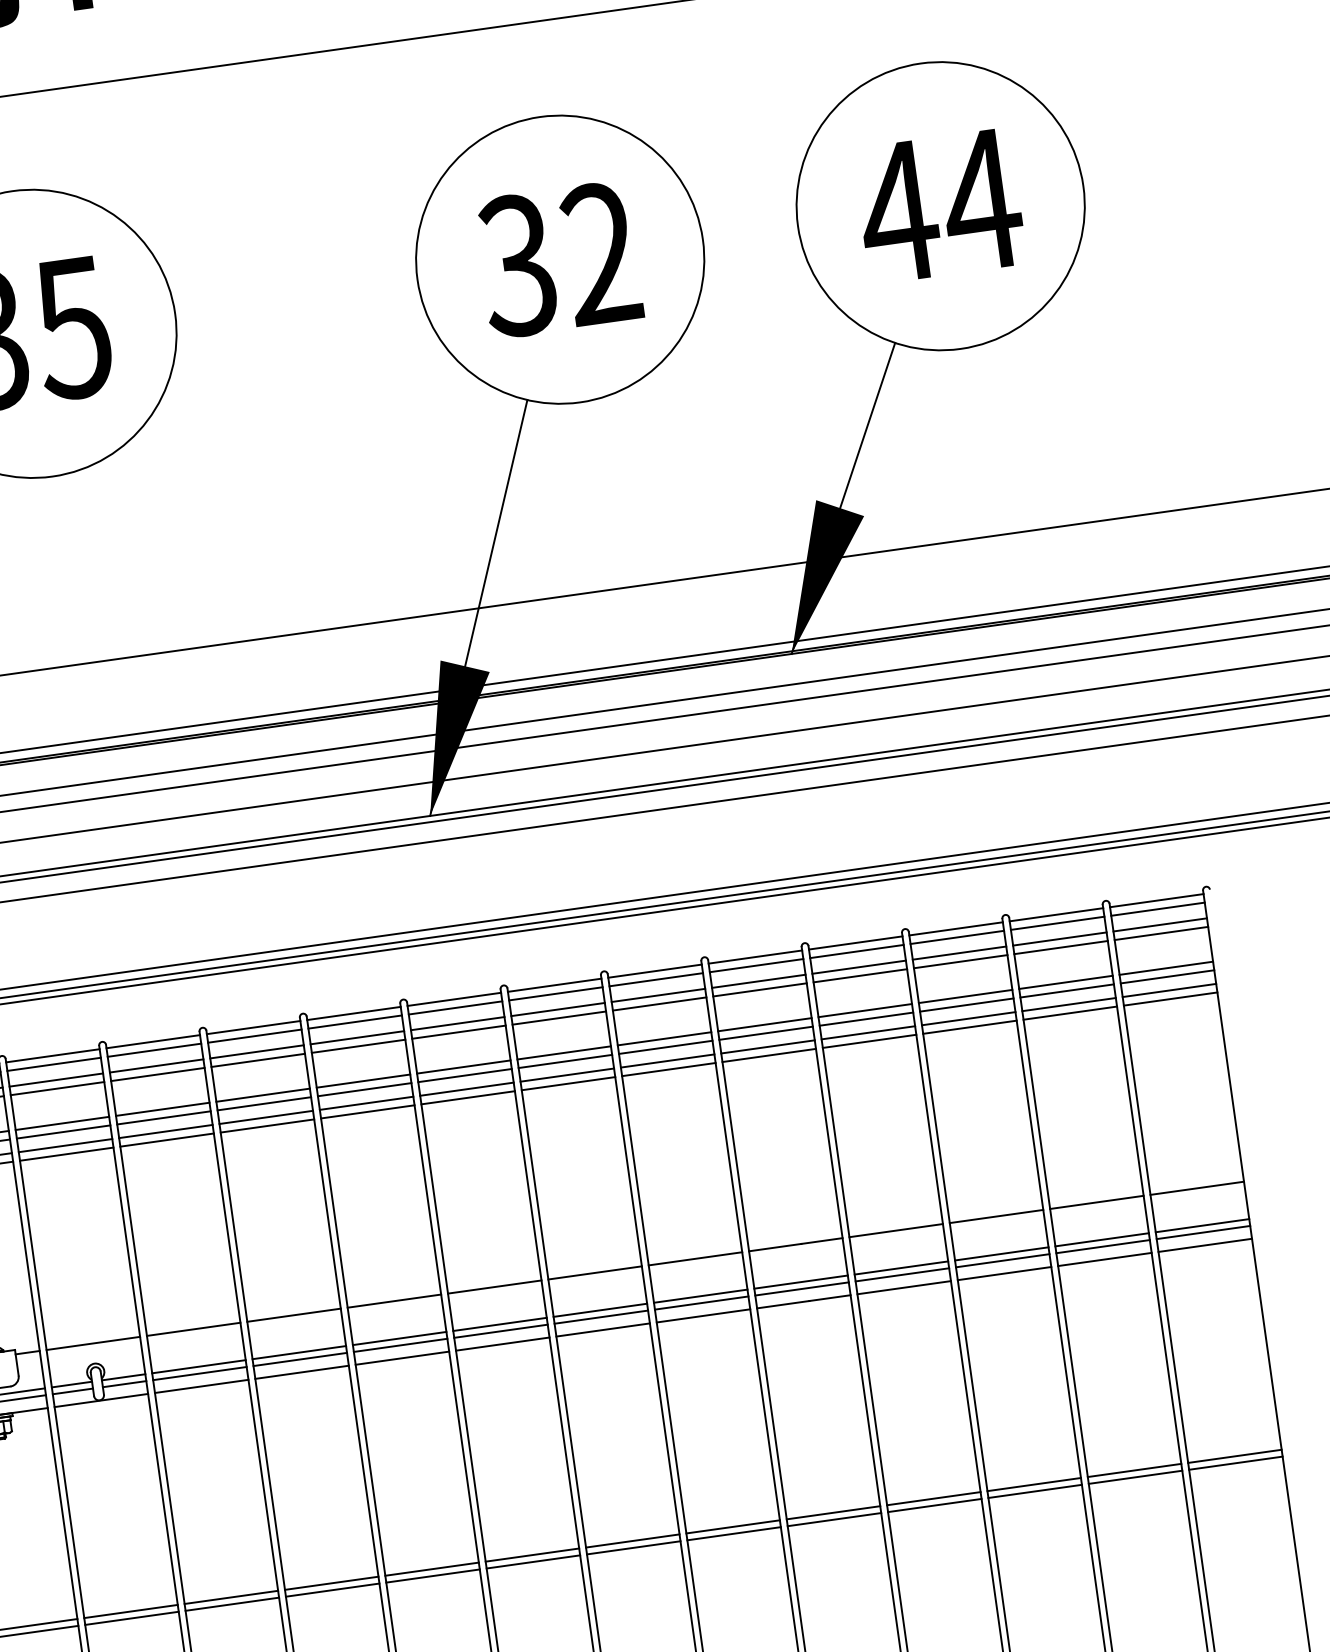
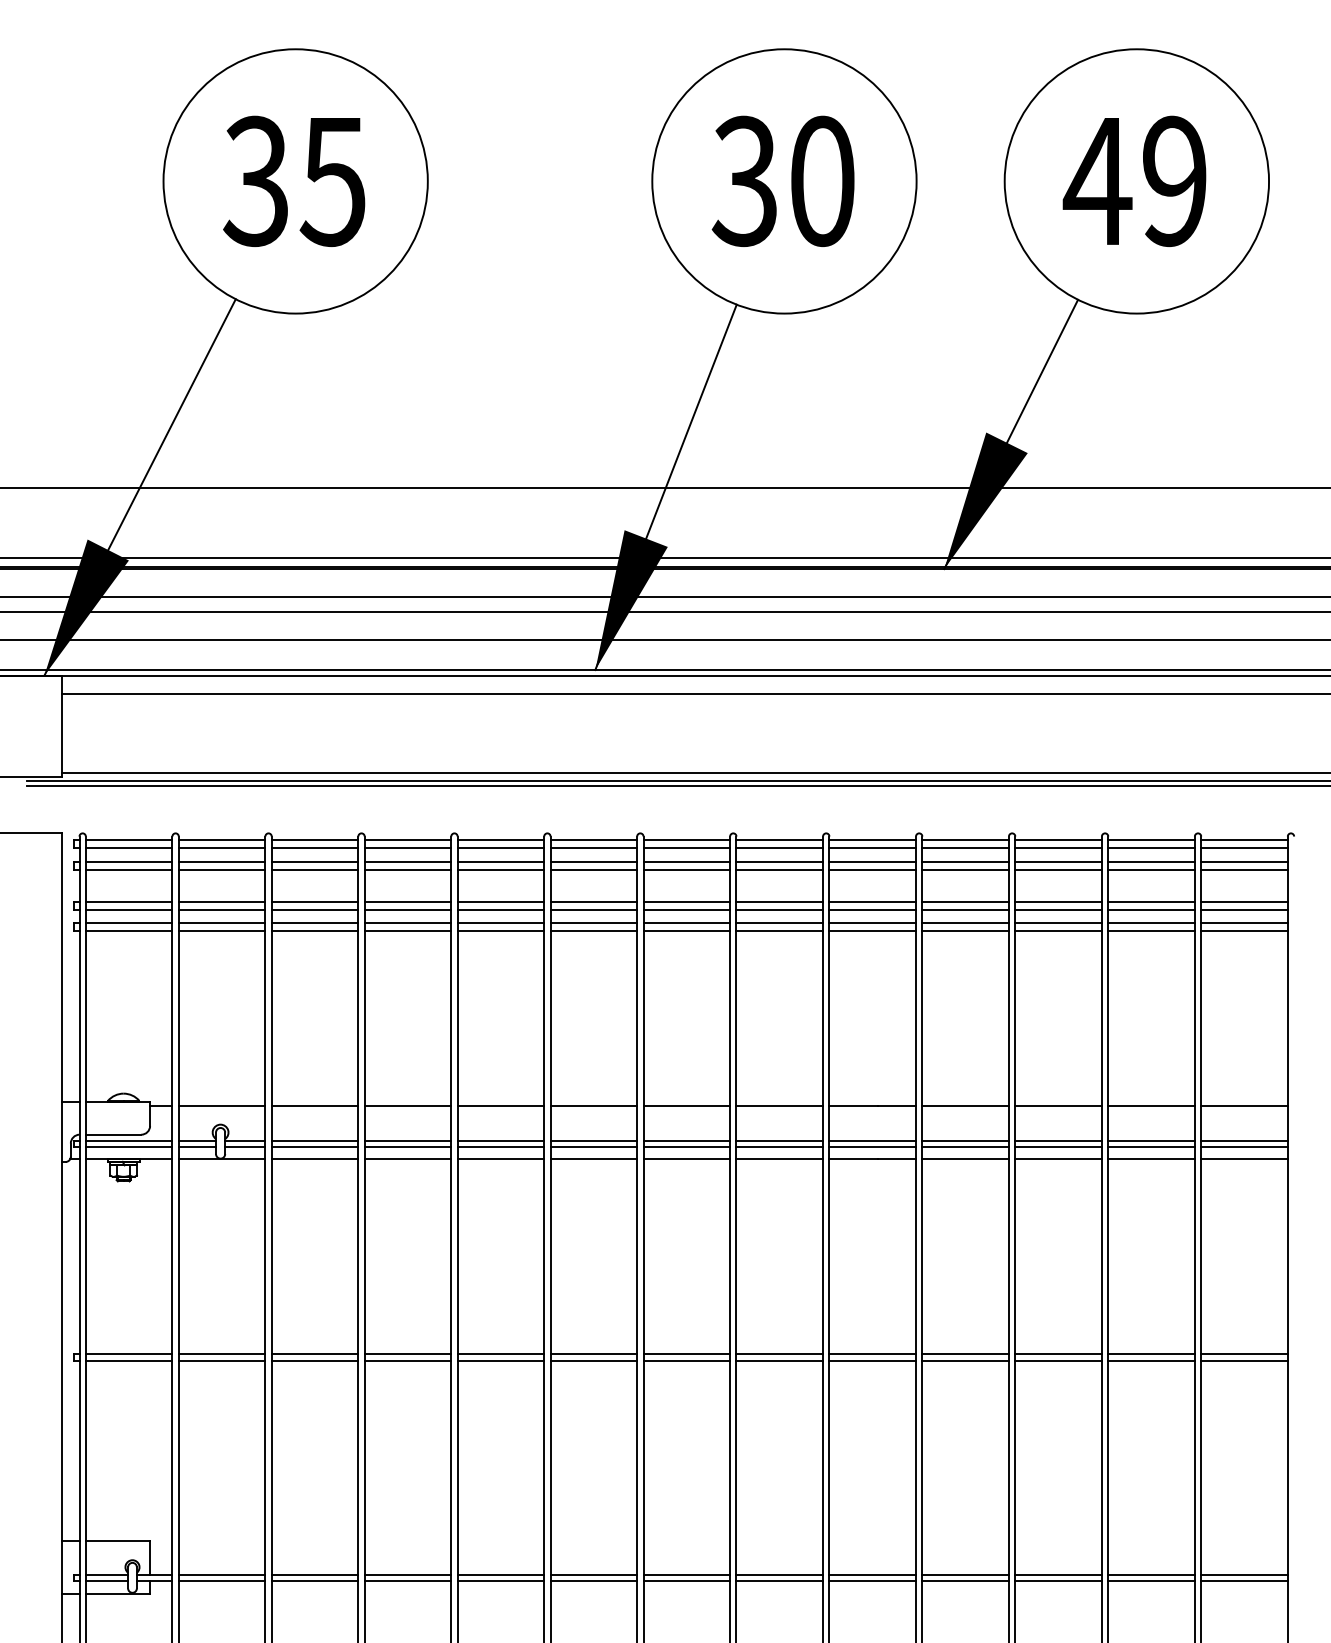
text: (981, 200) -> (1174, 181), 44 -> 49
text: (601, 254) -> (822, 181), 32 -> 30

